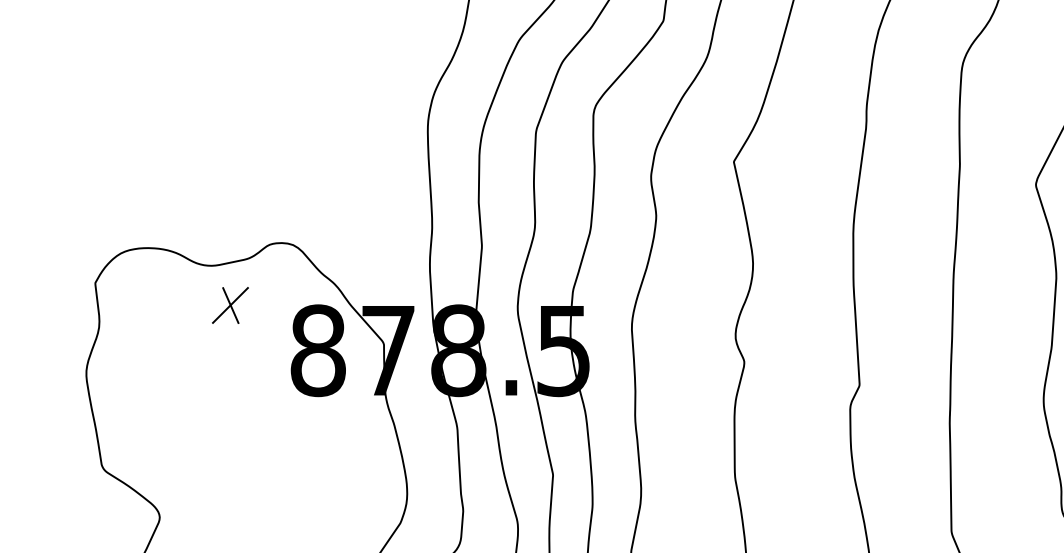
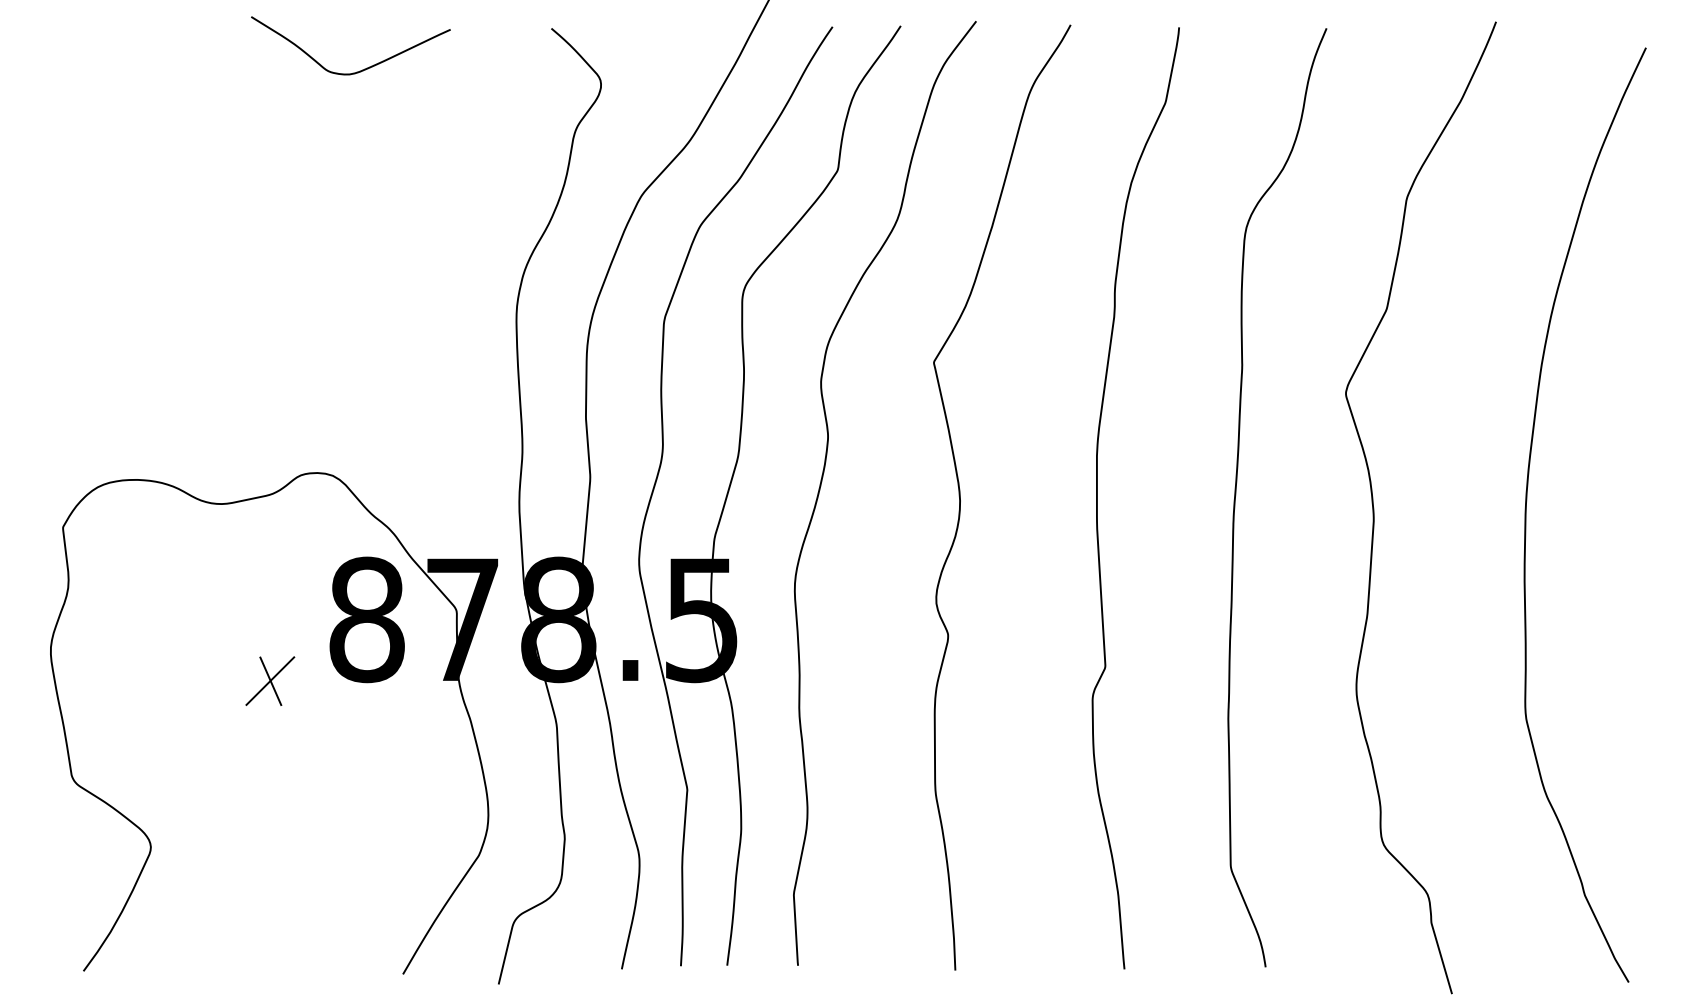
part: (230, 304) -> (270, 680), moved

